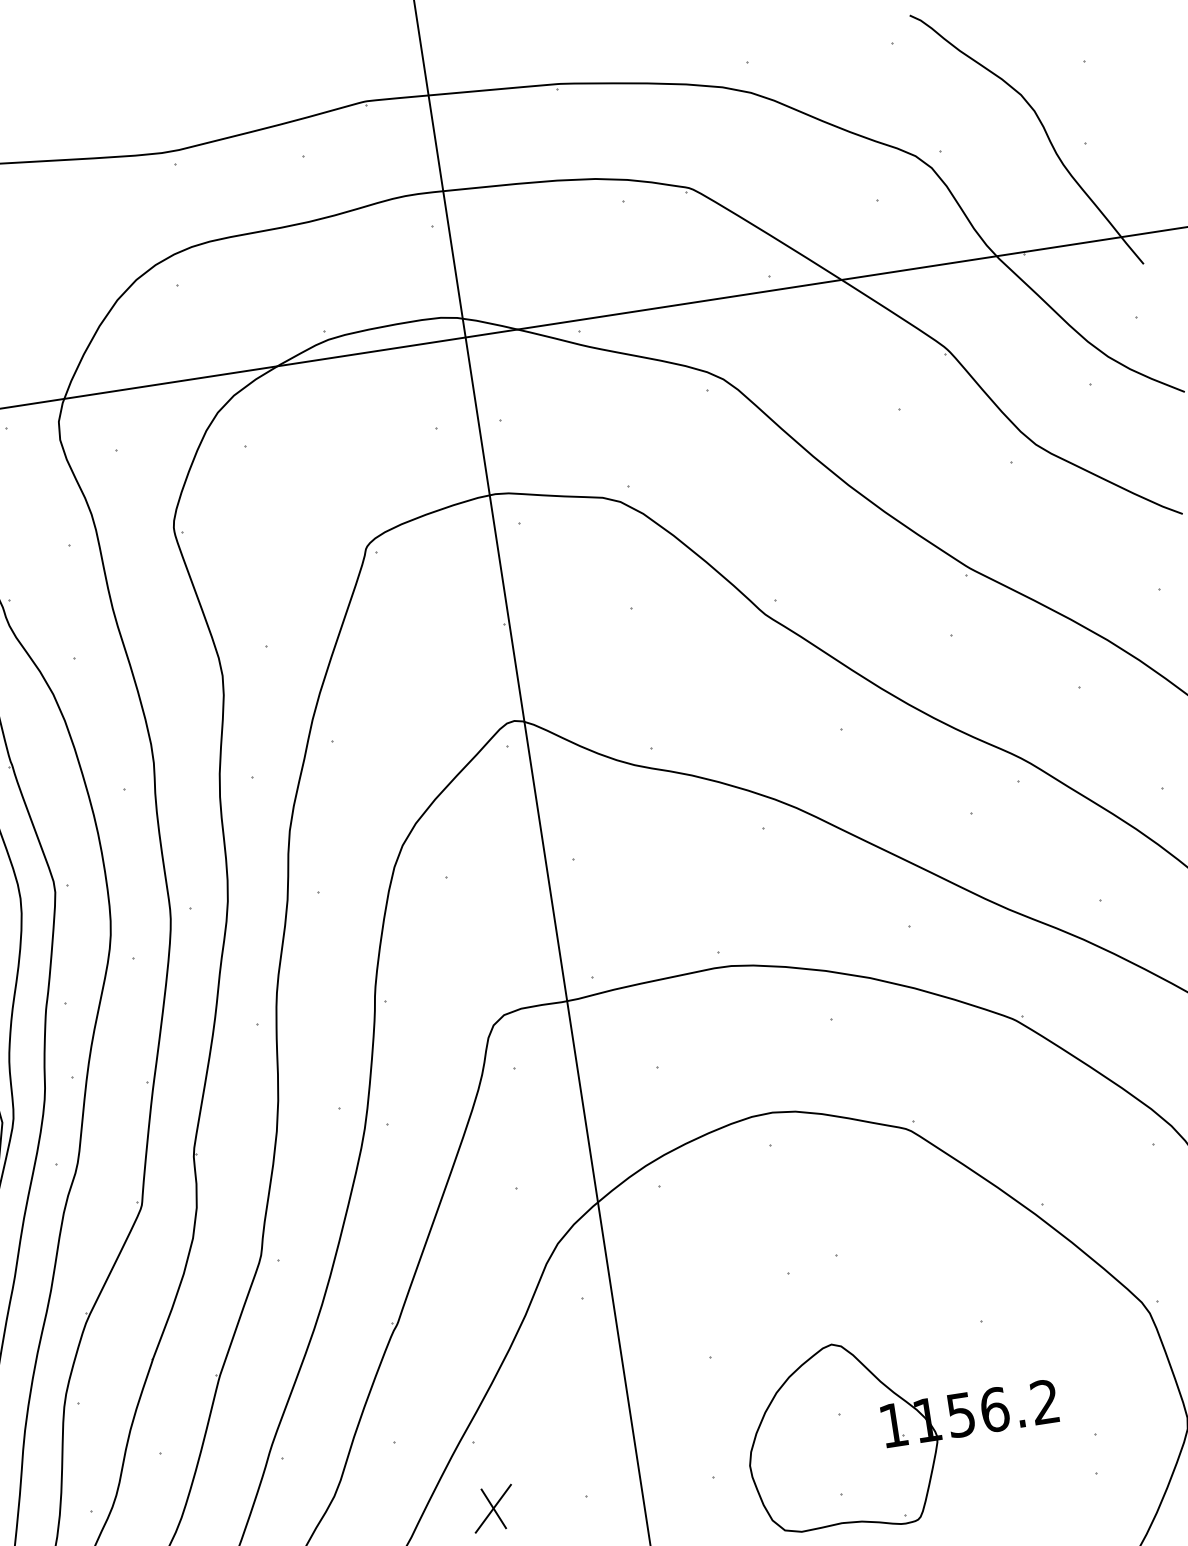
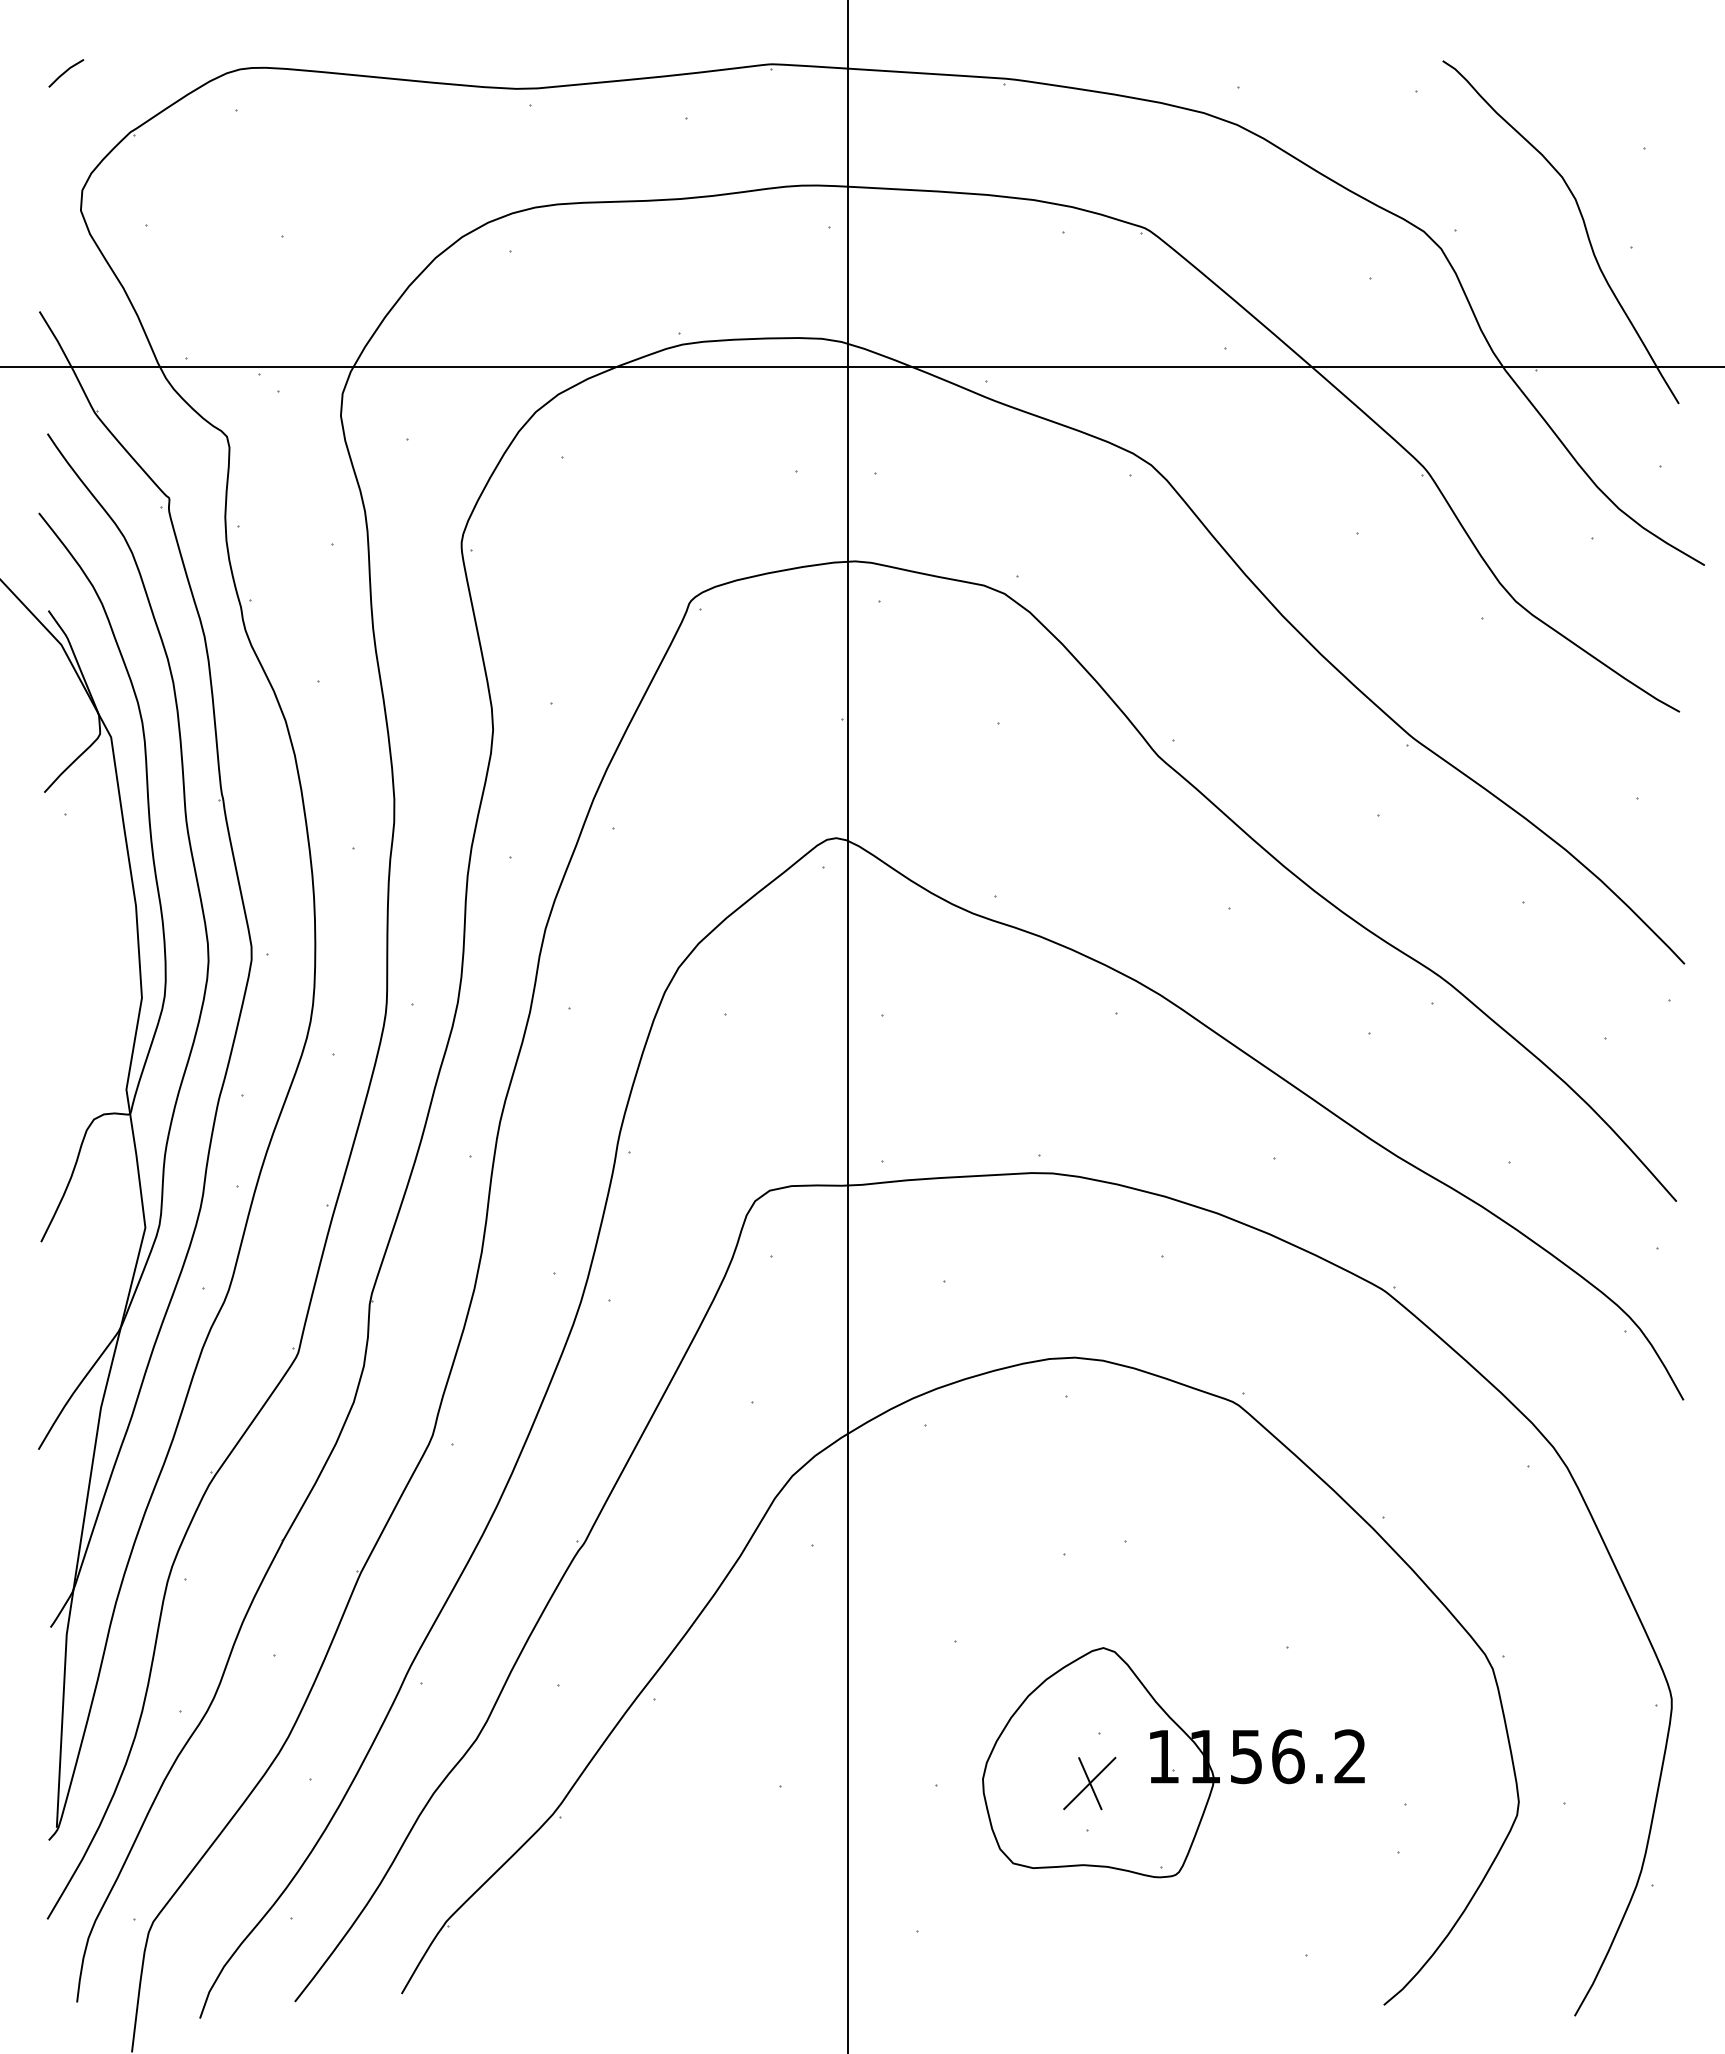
part: (493, 1508) -> (1089, 1783), moved

